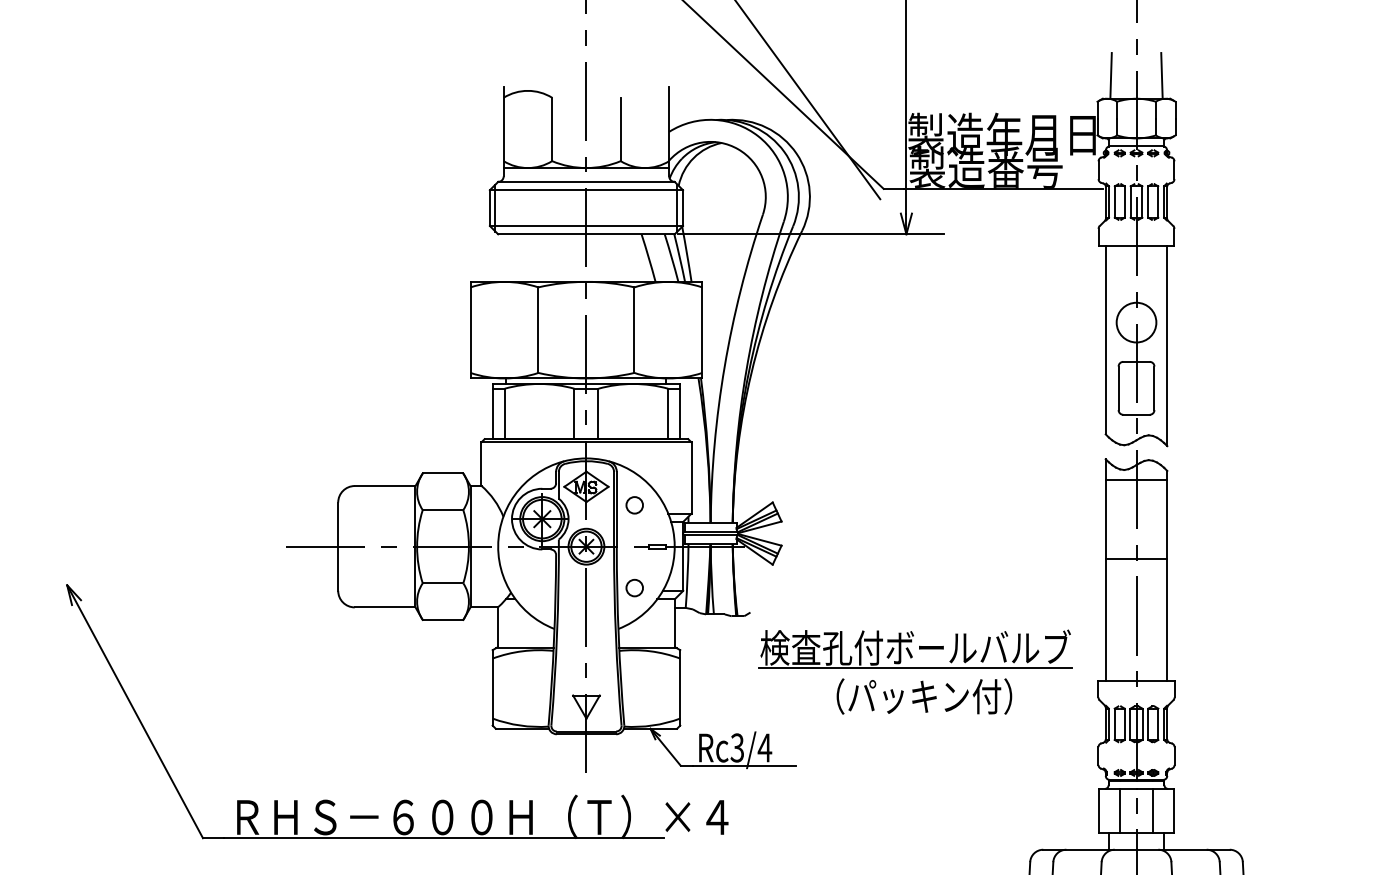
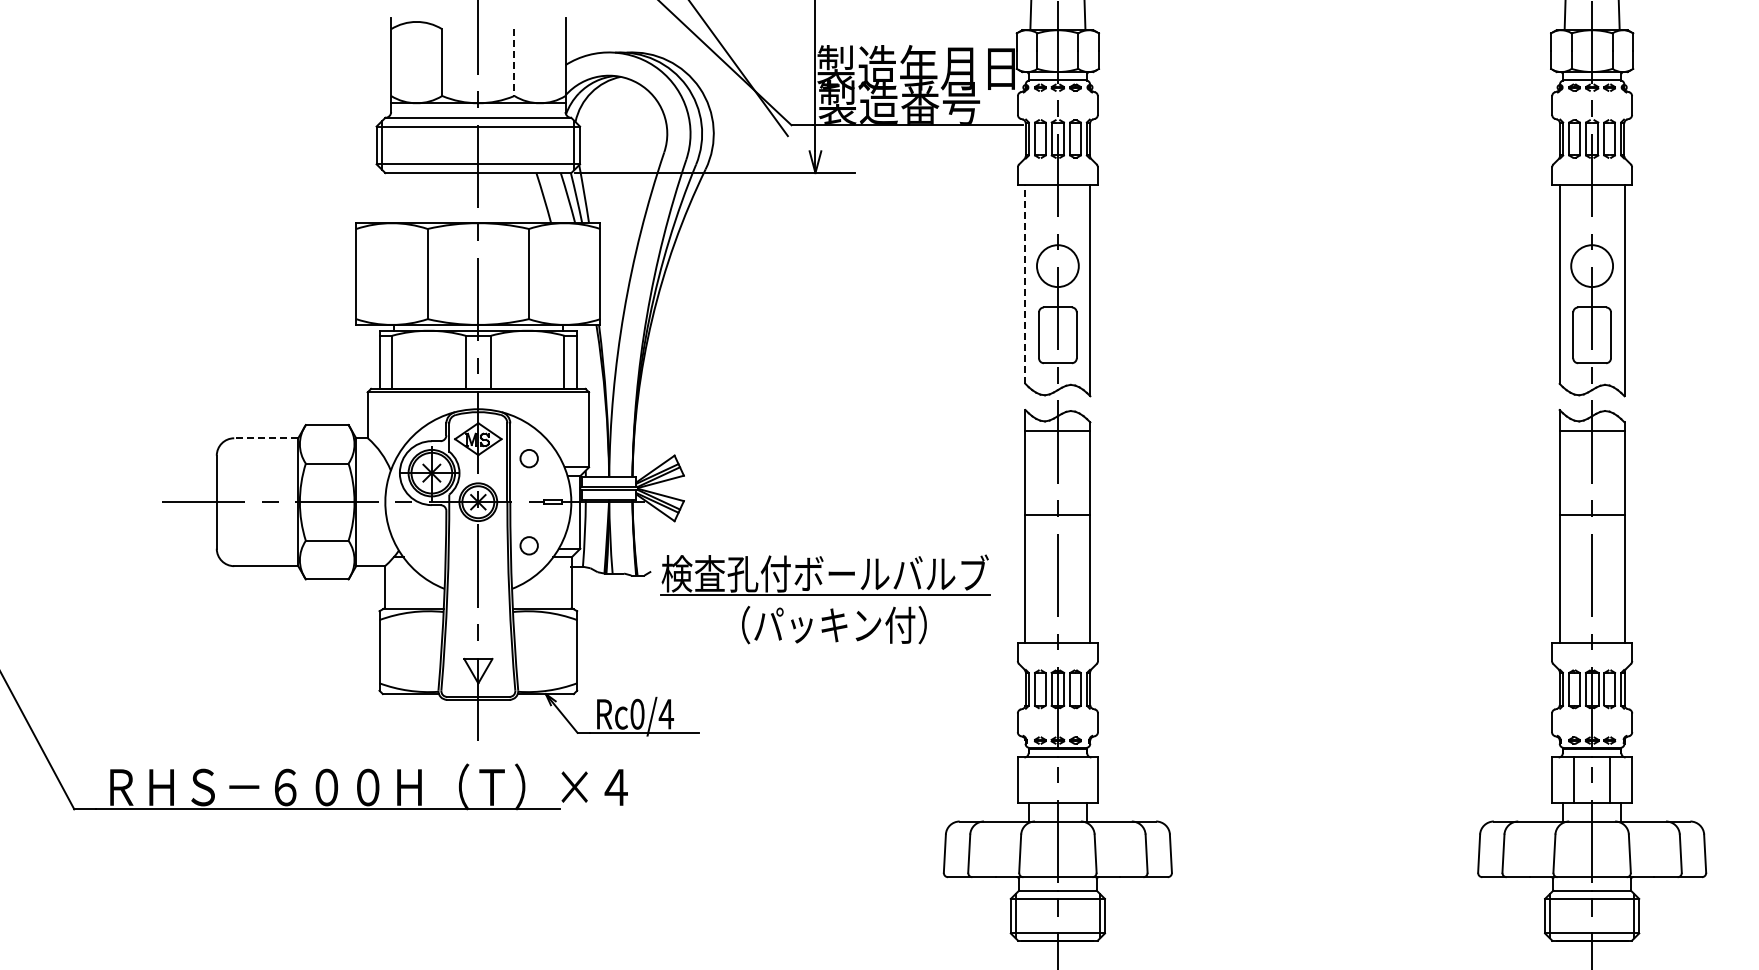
line: (620, 130) -> (514, 63), solid -> dashed
line: (1105, 339) -> (1025, 283), solid -> dashed
line: (385, 486) -> (266, 438), solid -> dashed
part: (915, 672) -> (825, 599), moved
text: (737, 748) -> (637, 714), Rc3/4 -> Rc0/4
line: (1120, 810) -> (1040, 780), removed
line: (1153, 810) -> (1075, 780), removed

